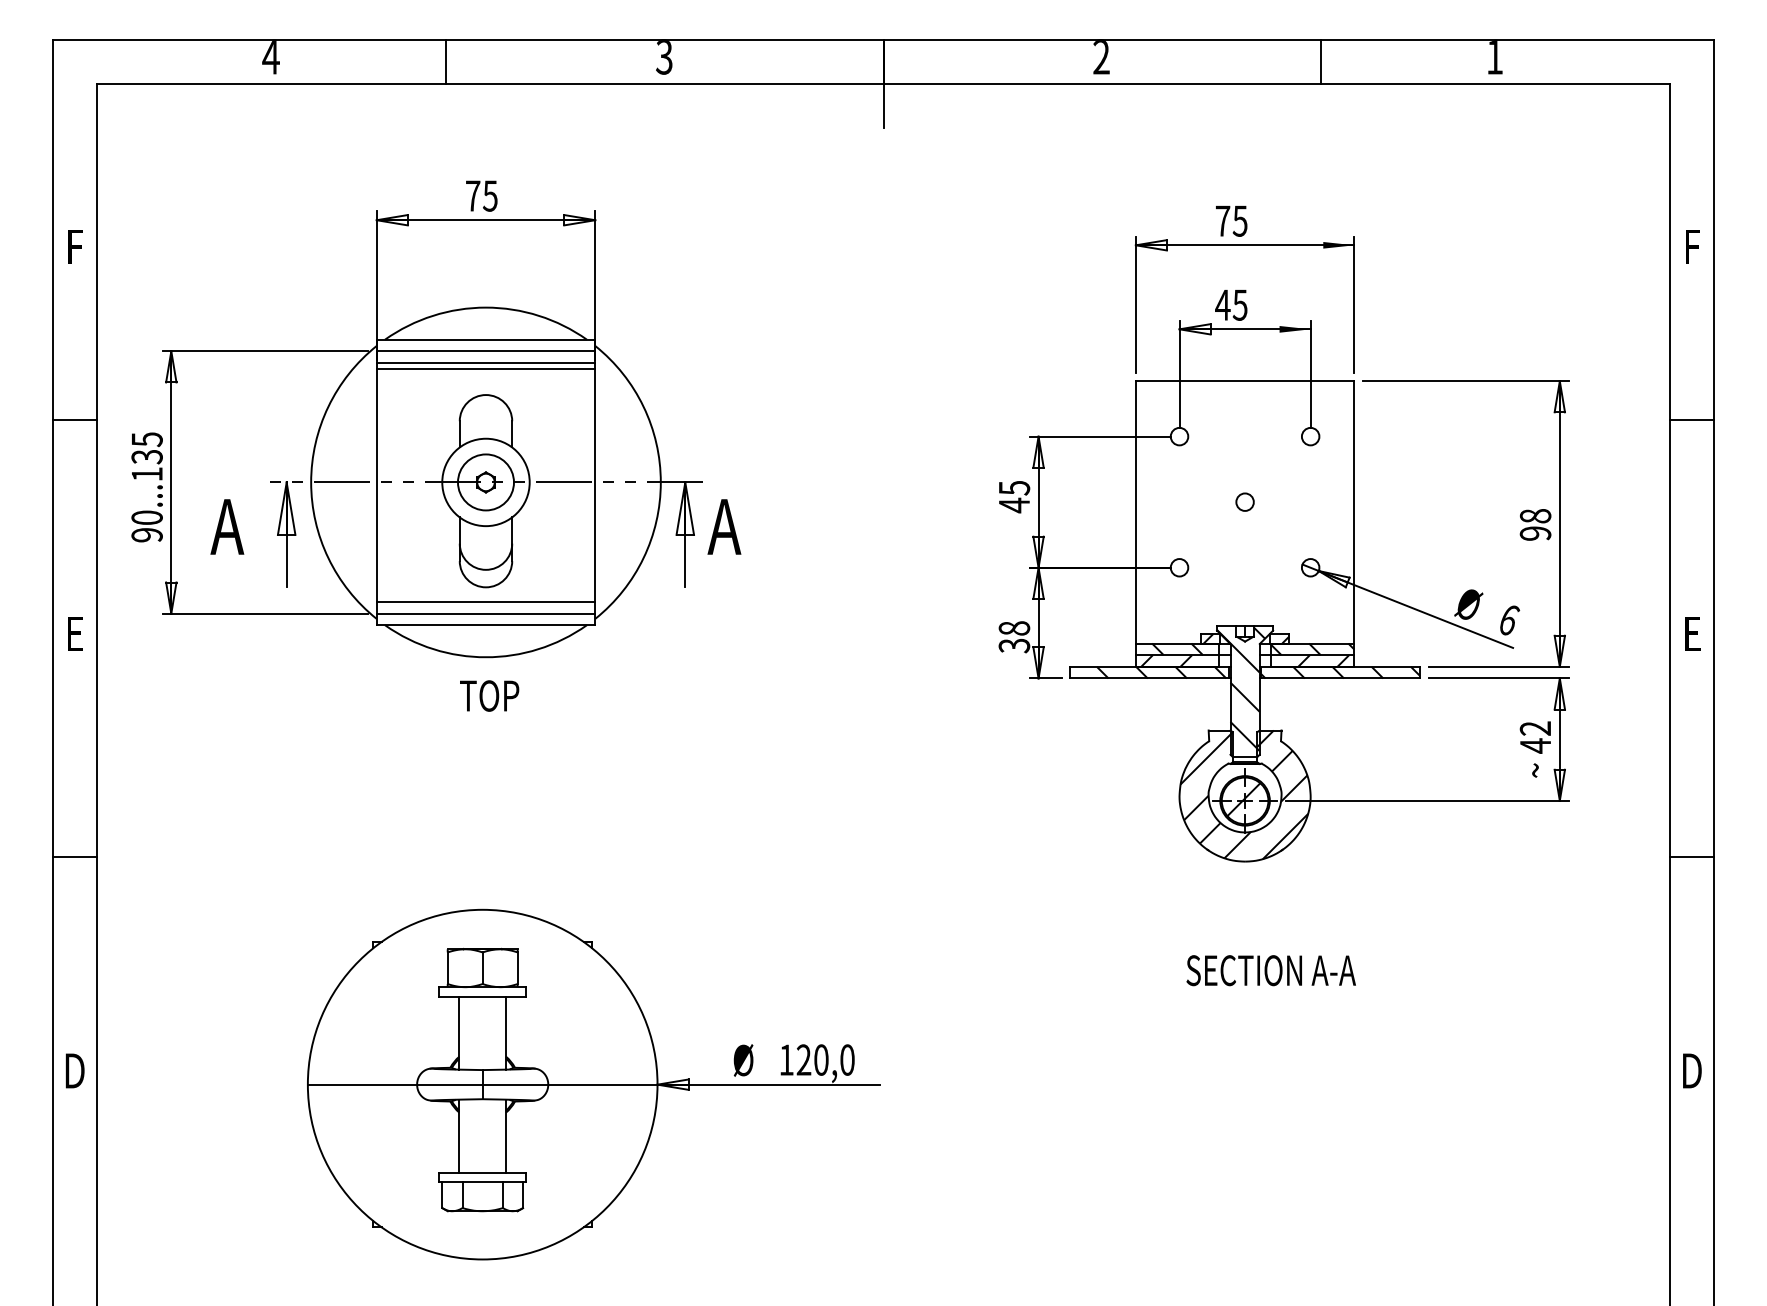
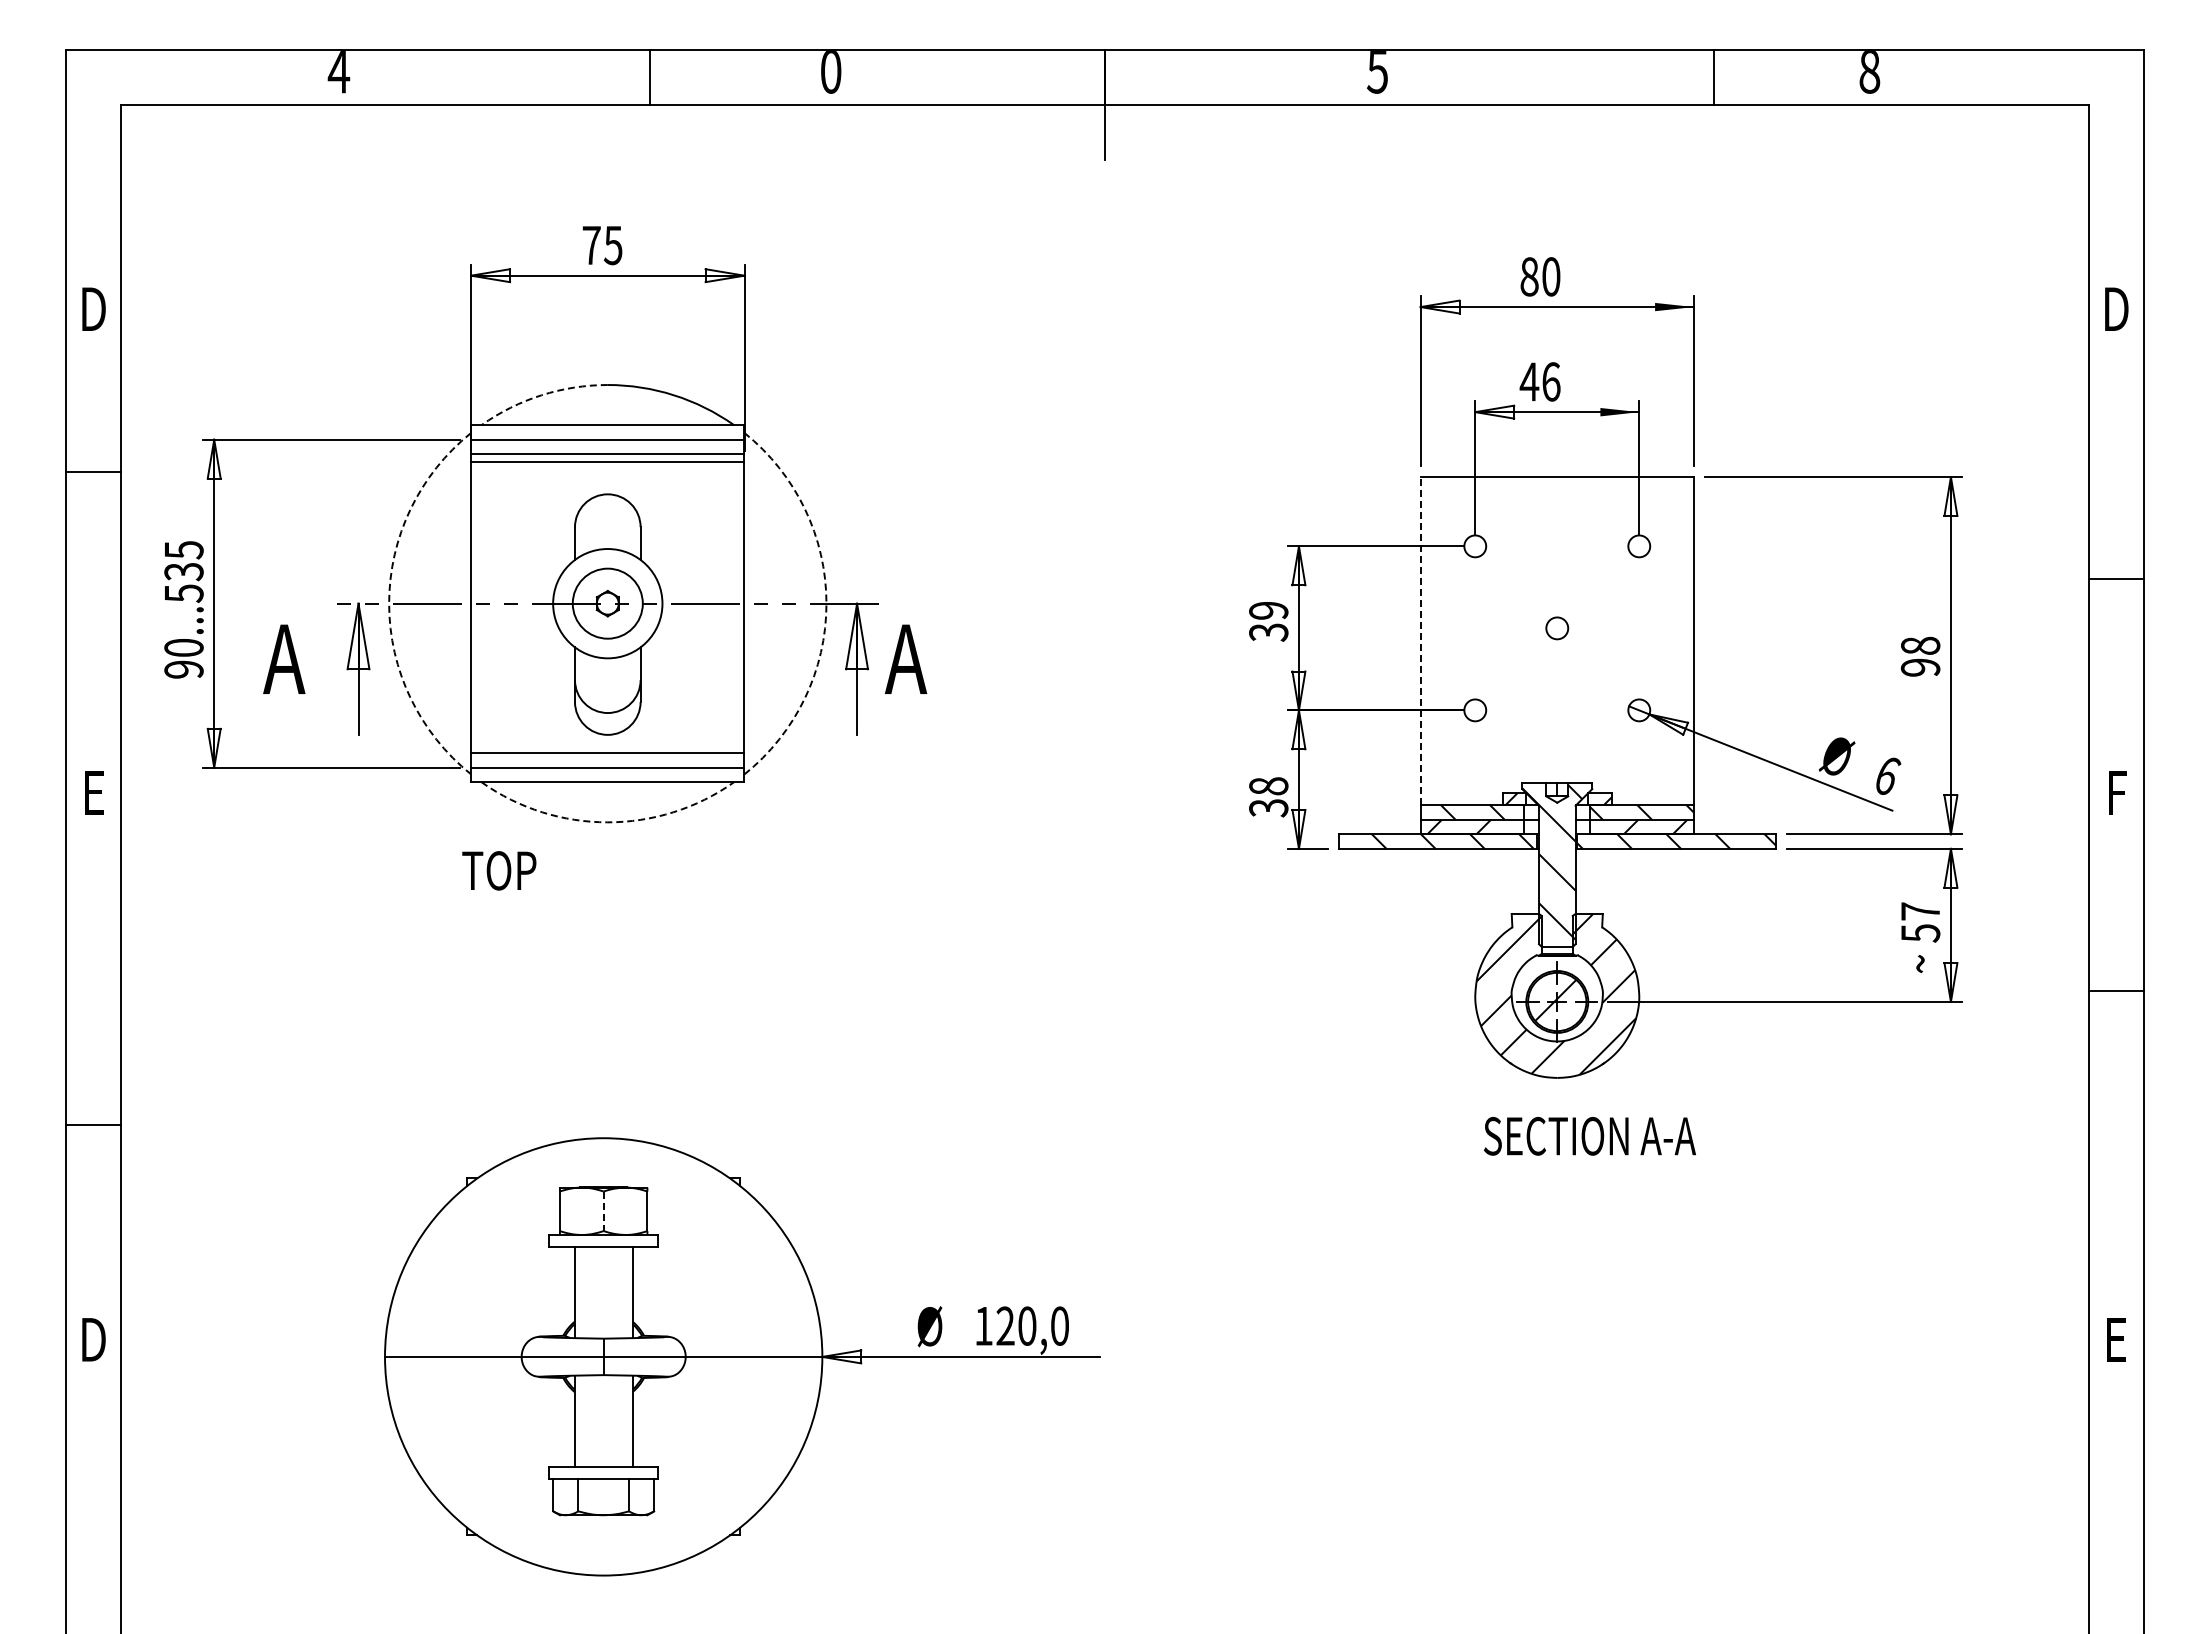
text: (664, 57) -> (830, 72), 3 -> 0
text: (1101, 57) -> (1377, 72), 2 -> 5
text: (1494, 57) -> (1869, 72), 1 -> 8
line: (446, 61) -> (650, 77), moved
line: (1320, 61) -> (1713, 77), moved
text: (1231, 220) -> (1540, 276), 75 -> 80
text: (74, 246) -> (93, 308), F -> D
text: (1692, 246) -> (2116, 308), F -> D
text: (1239, 304) -> (1550, 381), 45 -> 46
arc: (432, 316) -> (541, 395), solid -> dashed
line: (74, 420) -> (93, 472), moved
line: (1692, 420) -> (2116, 579), moved
text: (147, 474) -> (184, 593), 90...135 -> 90...535
arc: (311, 482) -> (389, 603), solid -> dashed
arc: (660, 482) -> (826, 603), solid -> dashed
text: (1014, 496) -> (1268, 621), 45 -> 39
line: (1135, 511) -> (1420, 640), solid -> dashed
text: (1692, 633) -> (2117, 792), E -> F
arc: (485, 657) -> (607, 822), solid -> dashed
text: (489, 695) -> (499, 870), moved
text: (1535, 737) -> (1920, 922), 42 -> 57
line: (74, 857) -> (93, 1124), moved
line: (1692, 857) -> (2116, 990), moved
line: (482, 968) -> (603, 1211), solid -> dashed
text: (1270, 970) -> (1589, 1136), moved
text: (1692, 1070) -> (2116, 1339), D -> E

